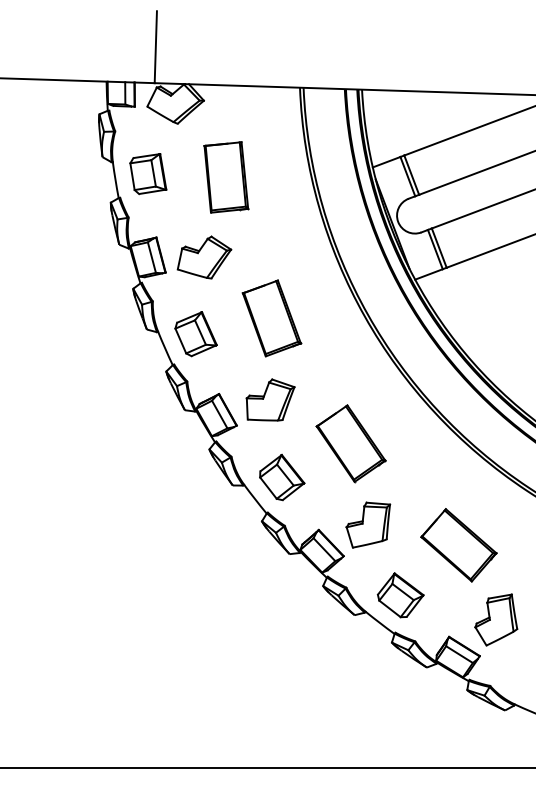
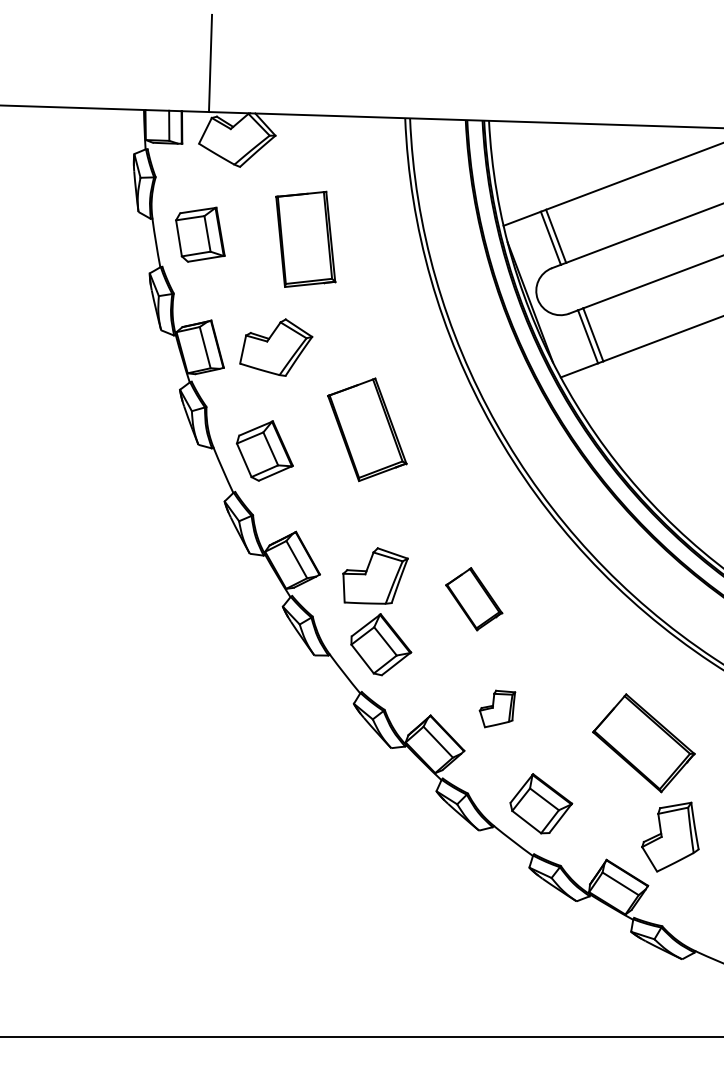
part: (270, 399) -> (375, 575), moved
part: (350, 444) -> (473, 599), size x0.6
part: (368, 524) -> (497, 708), size x0.6
part: (458, 545) -> (643, 743), moved

